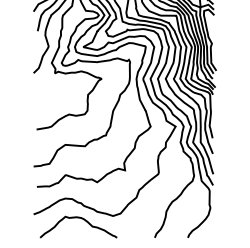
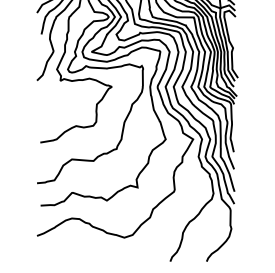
curve: (82, 219) -> (90, 241), removed

